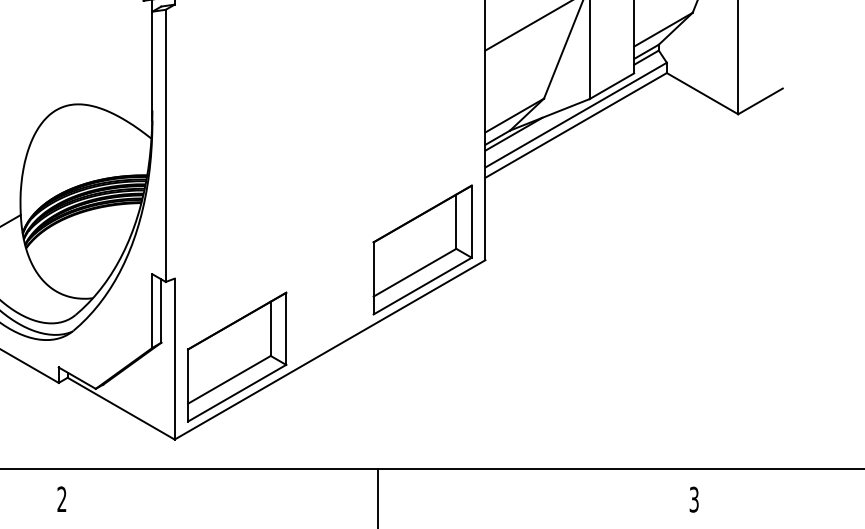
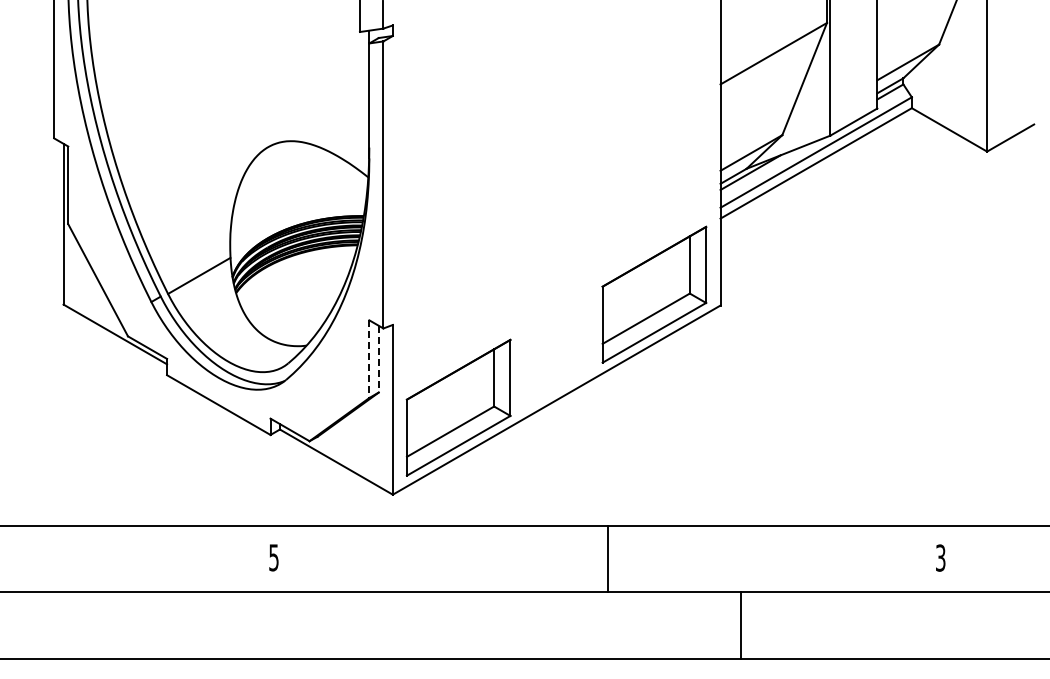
line: (152, 311) -> (369, 359), solid -> dashed
line: (161, 311) -> (378, 359), solid -> dashed
text: (61, 499) -> (273, 557), 2 -> 5

